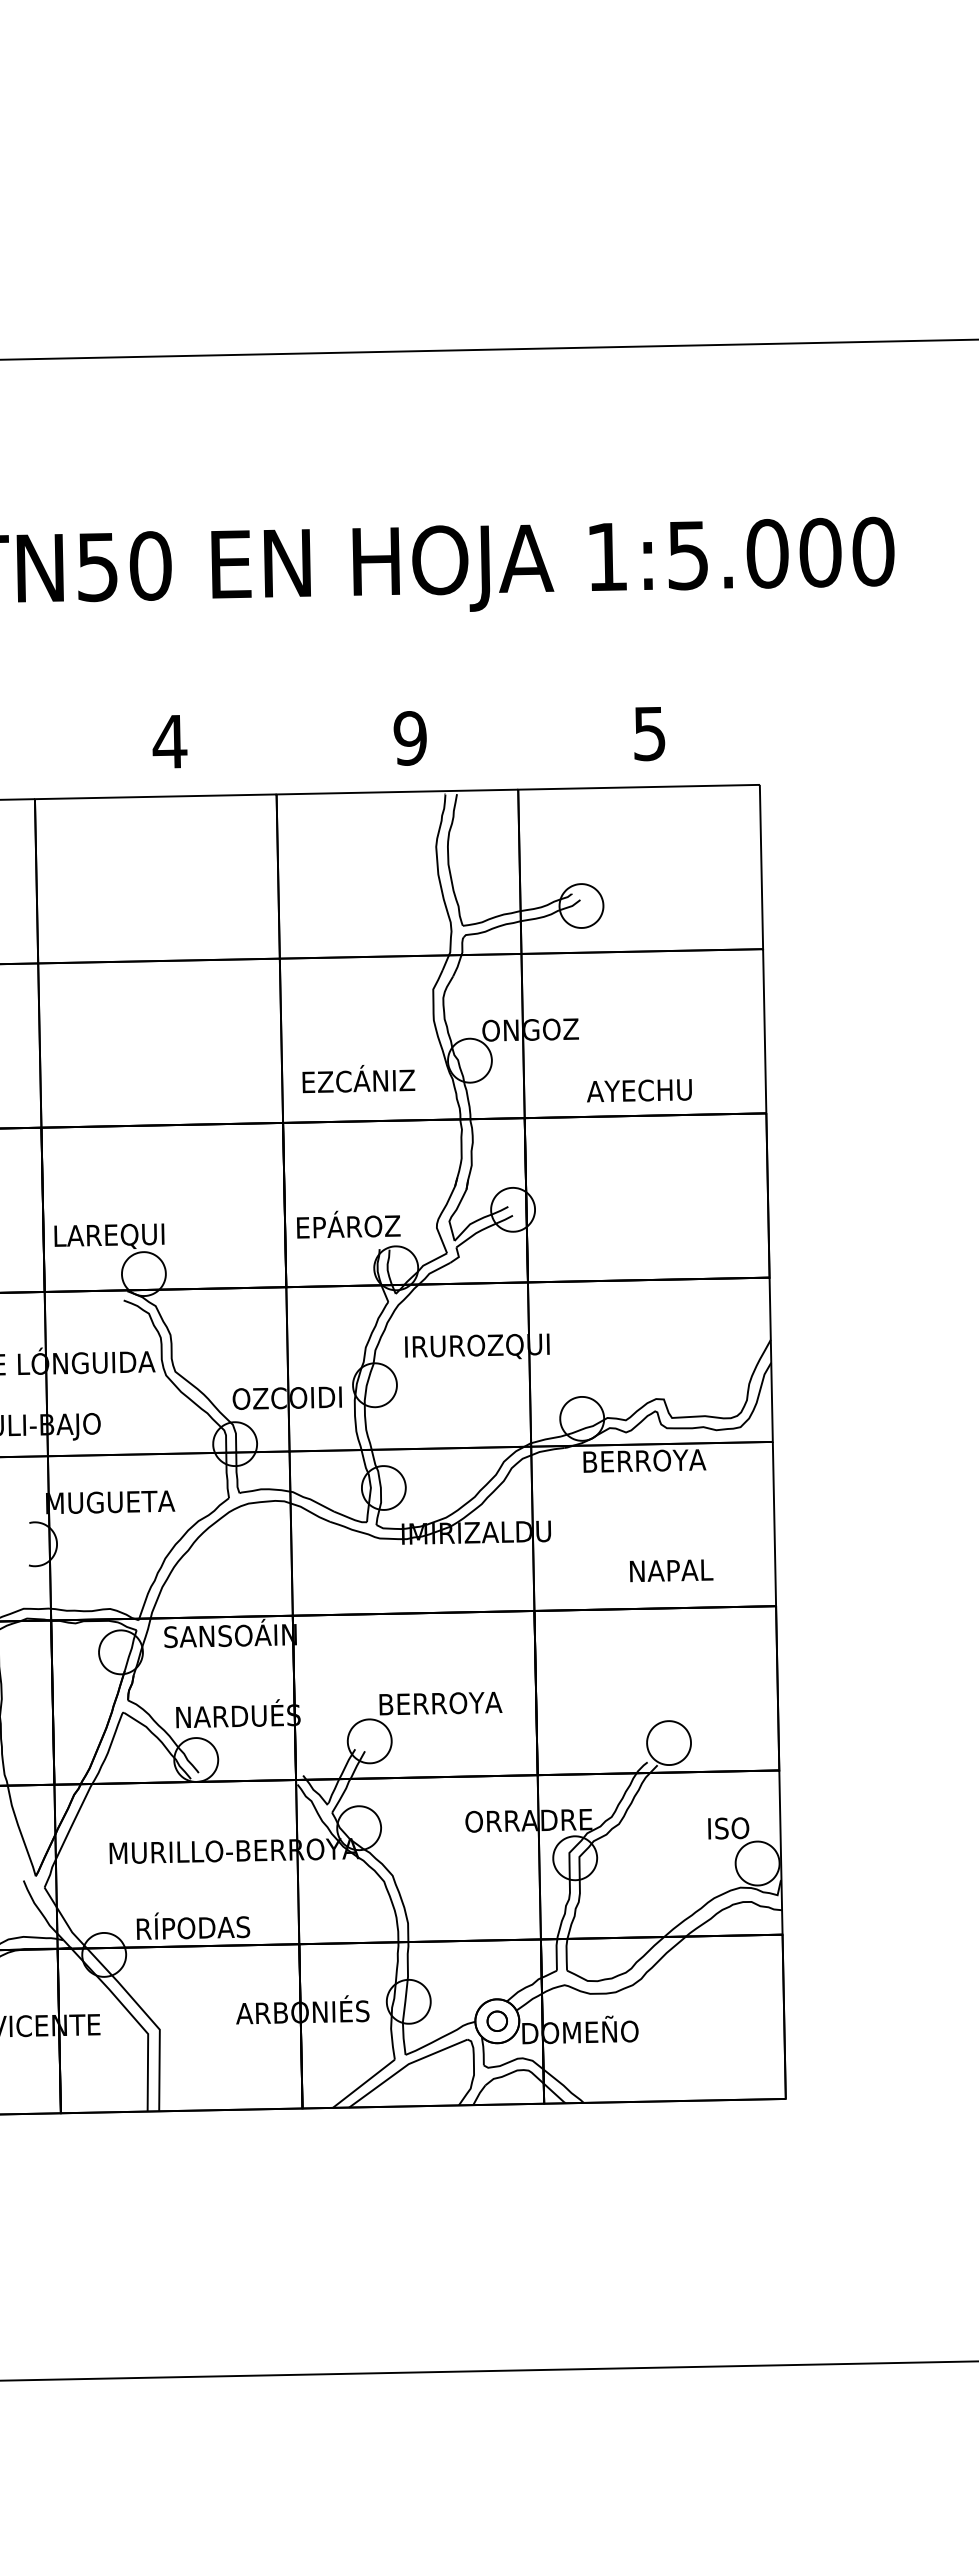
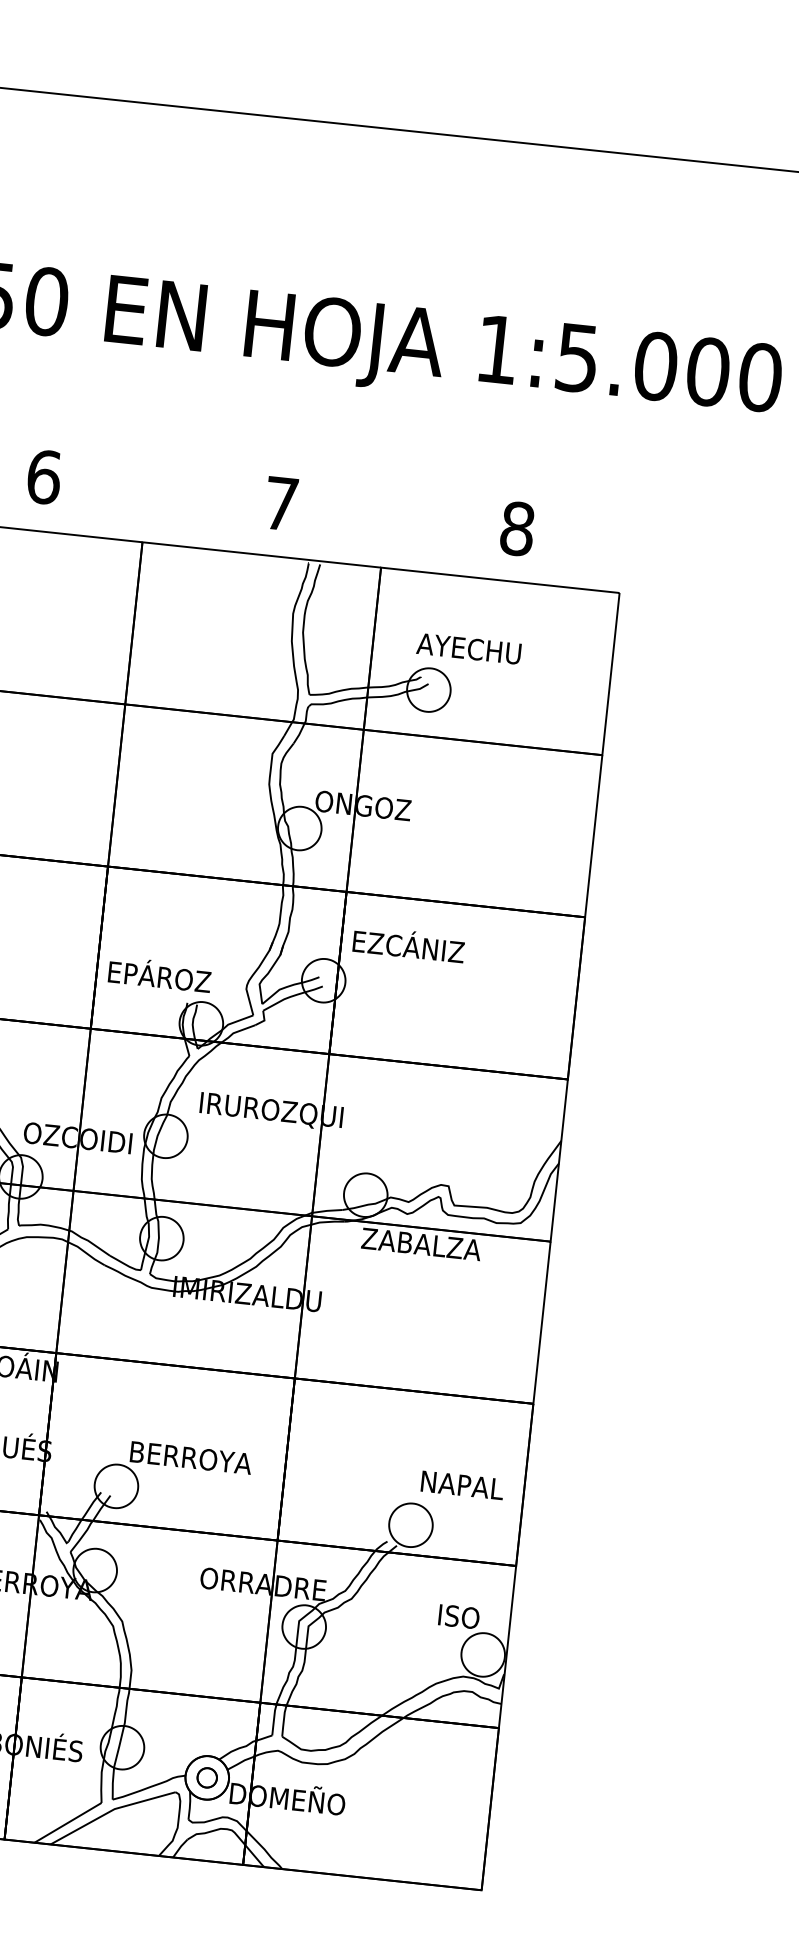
text: (649, 733) -> (517, 528), 5 -> 8
text: (409, 738) -> (280, 503), 9 -> 7
text: (169, 741) -> (43, 476), 4 -> 6
text: (358, 1079) -> (408, 945), moved
text: (639, 1090) -> (469, 648), moved
text: (644, 1460) -> (421, 1243), BERROYA -> ZABALZA
text: (671, 1570) -> (462, 1485), moved

